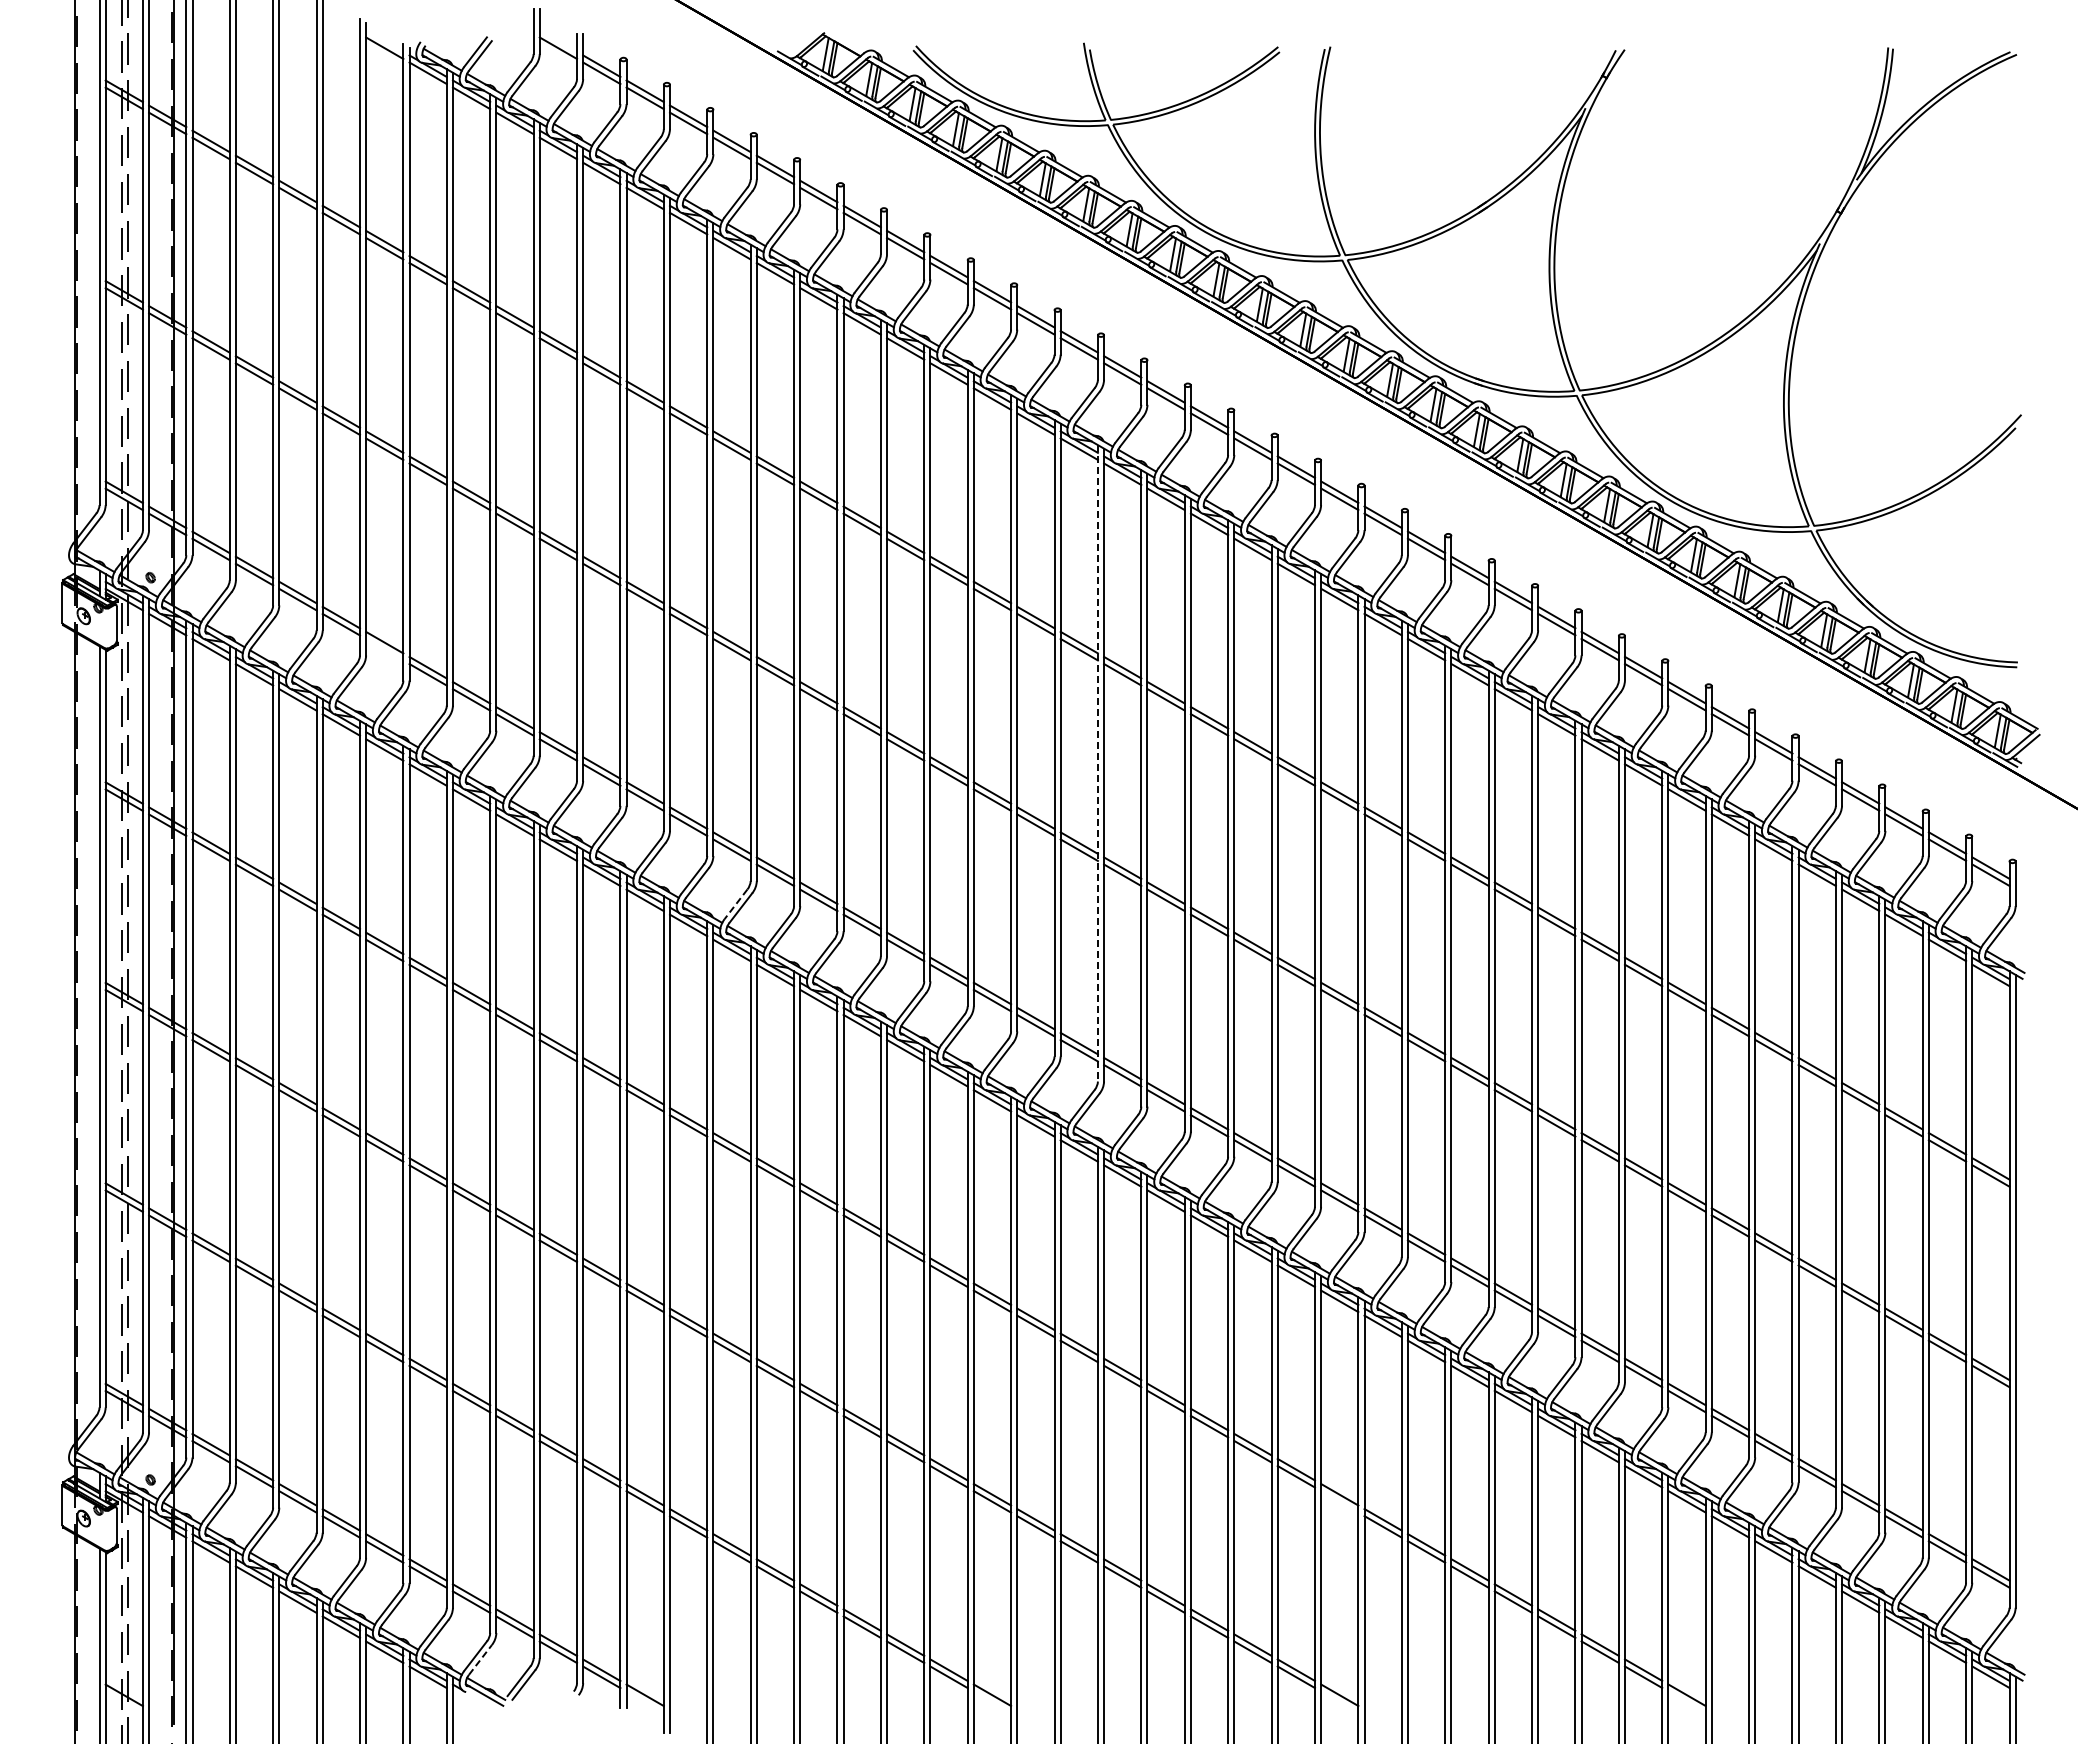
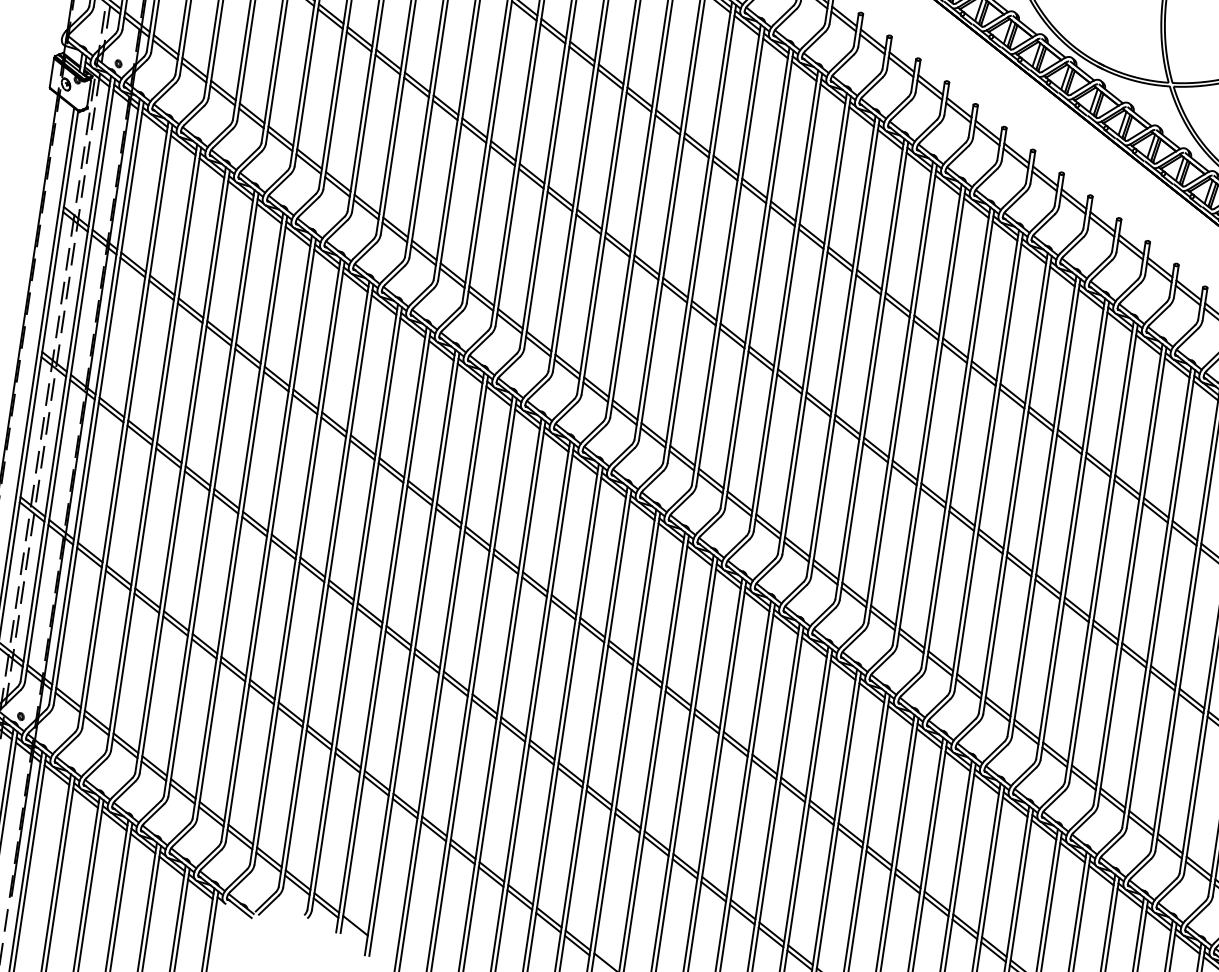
line: (384, 649) -> (279, 141), added
line: (1097, 763) -> (783, 300), dashed -> solid
line: (736, 904) -> (507, 363), dashed -> solid
line: (1339, 1501) -> (878, 860), added
line: (480, 1659) -> (240, 882), dashed -> solid

